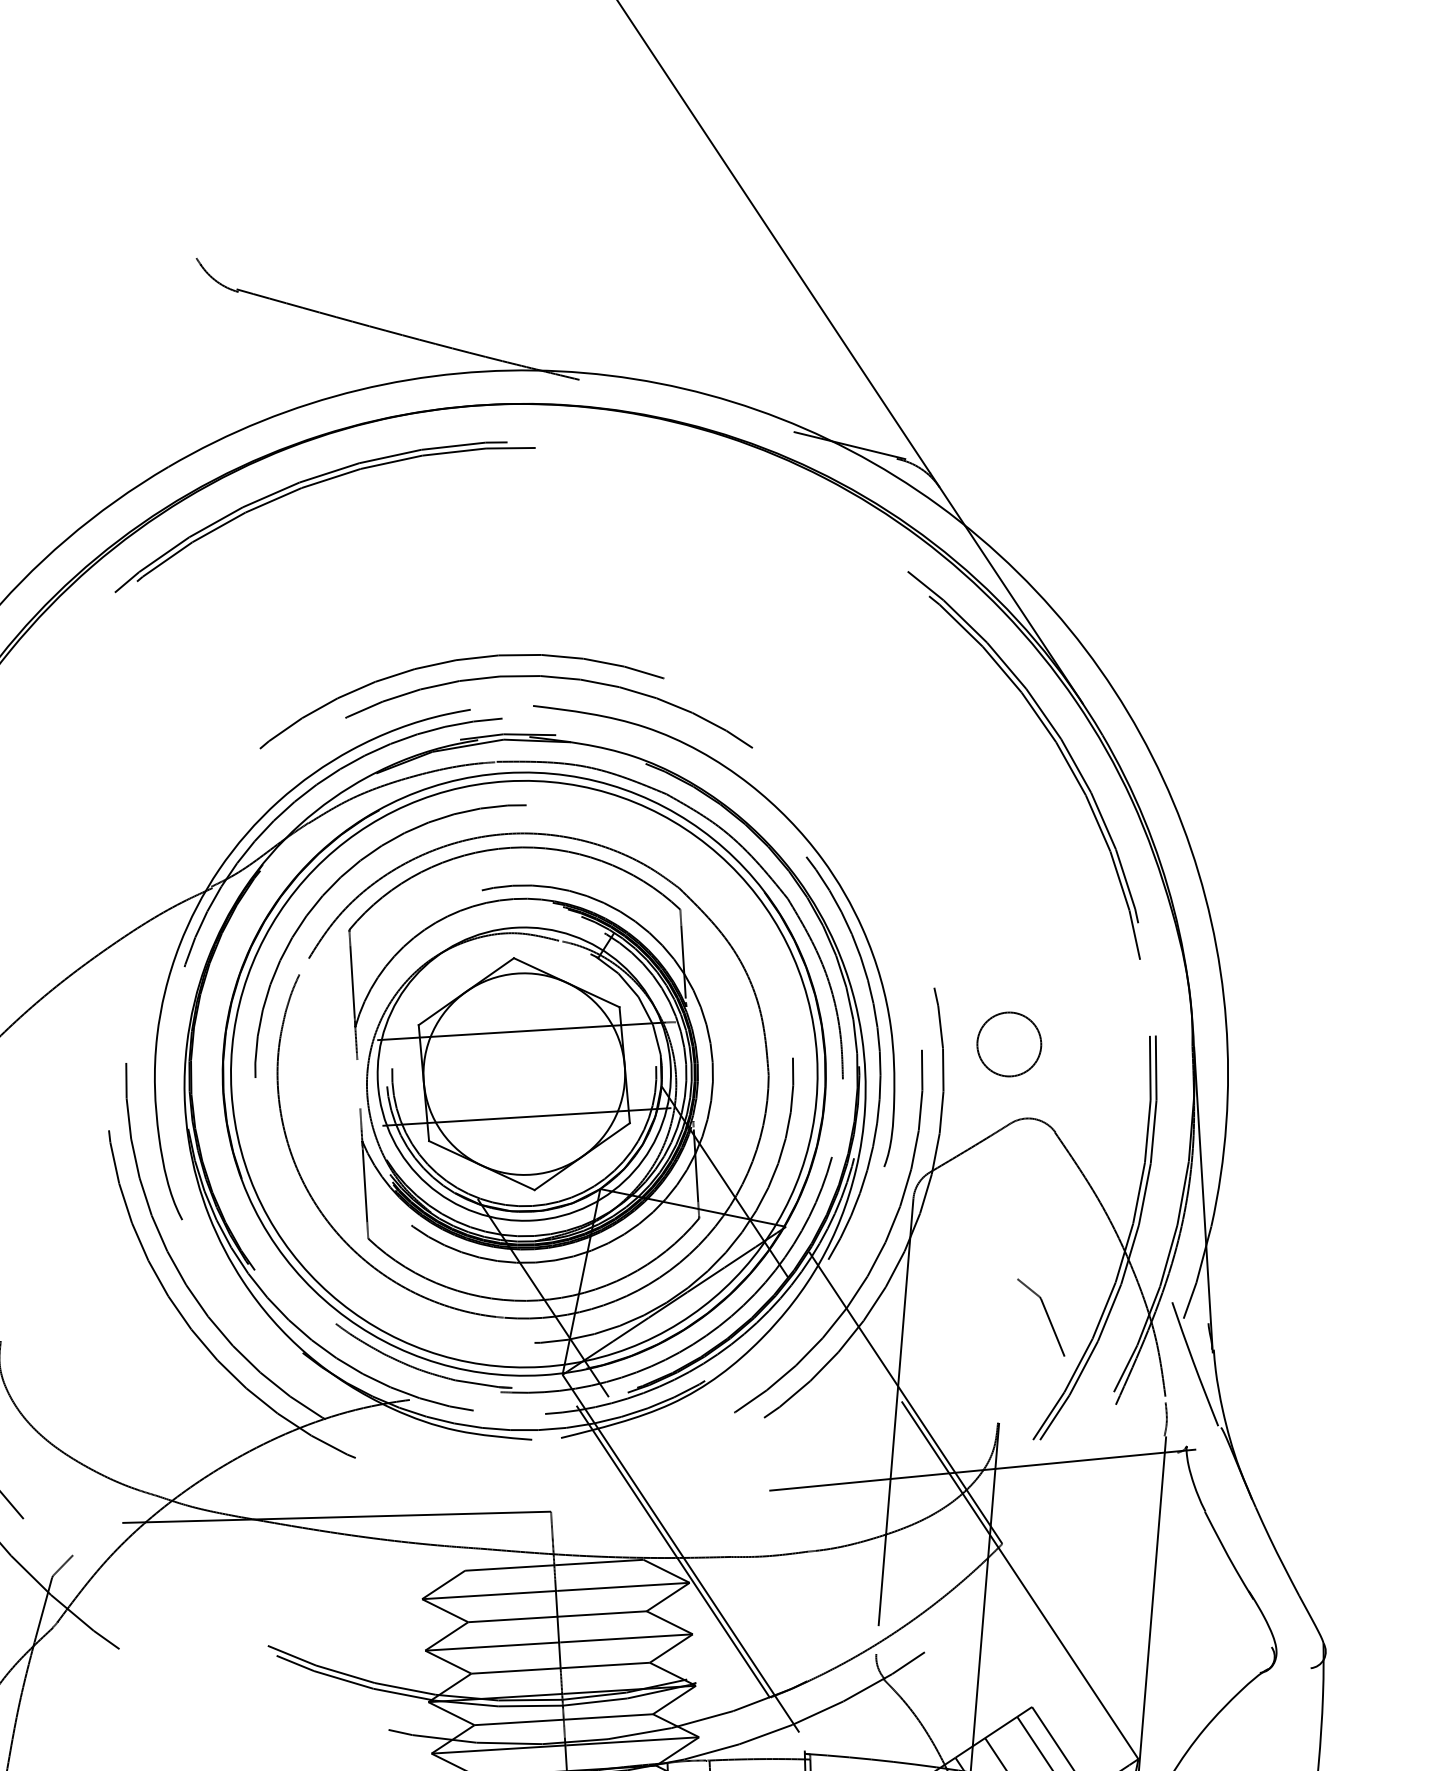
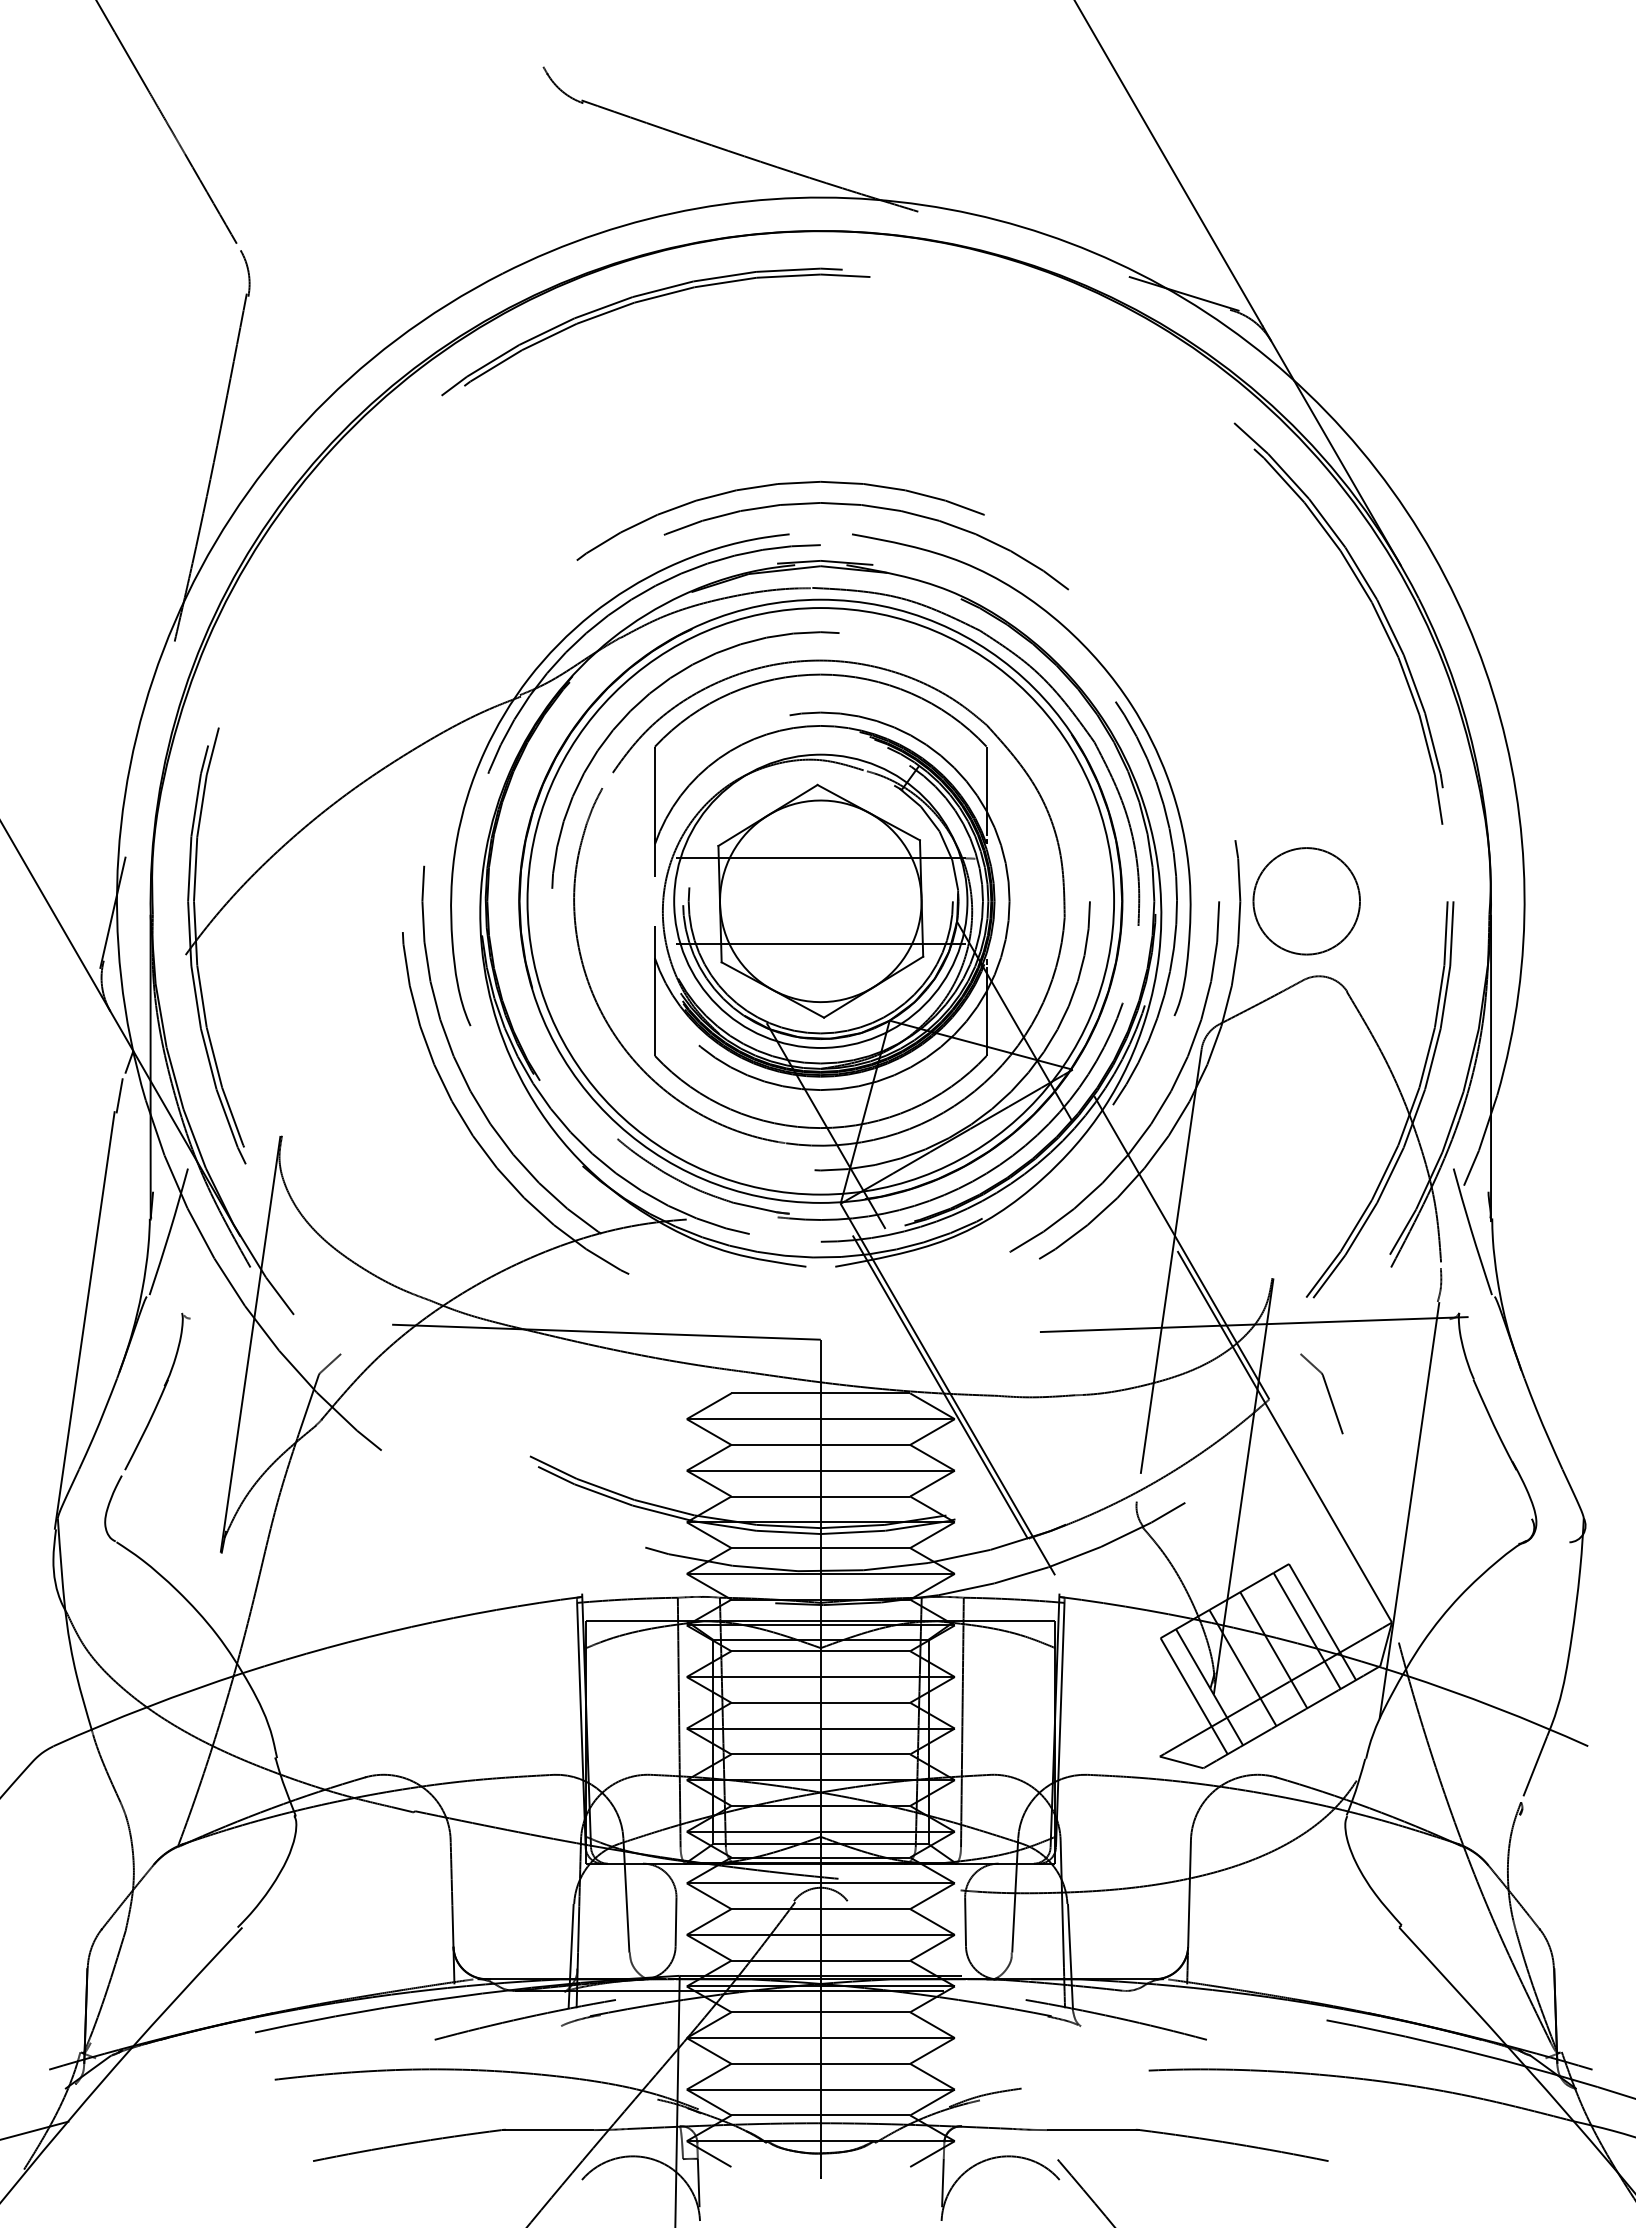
circle: (1009, 1044) -> (1306, 901), size x1.67
part: (1046, 1315) -> (1327, 1392), moved

